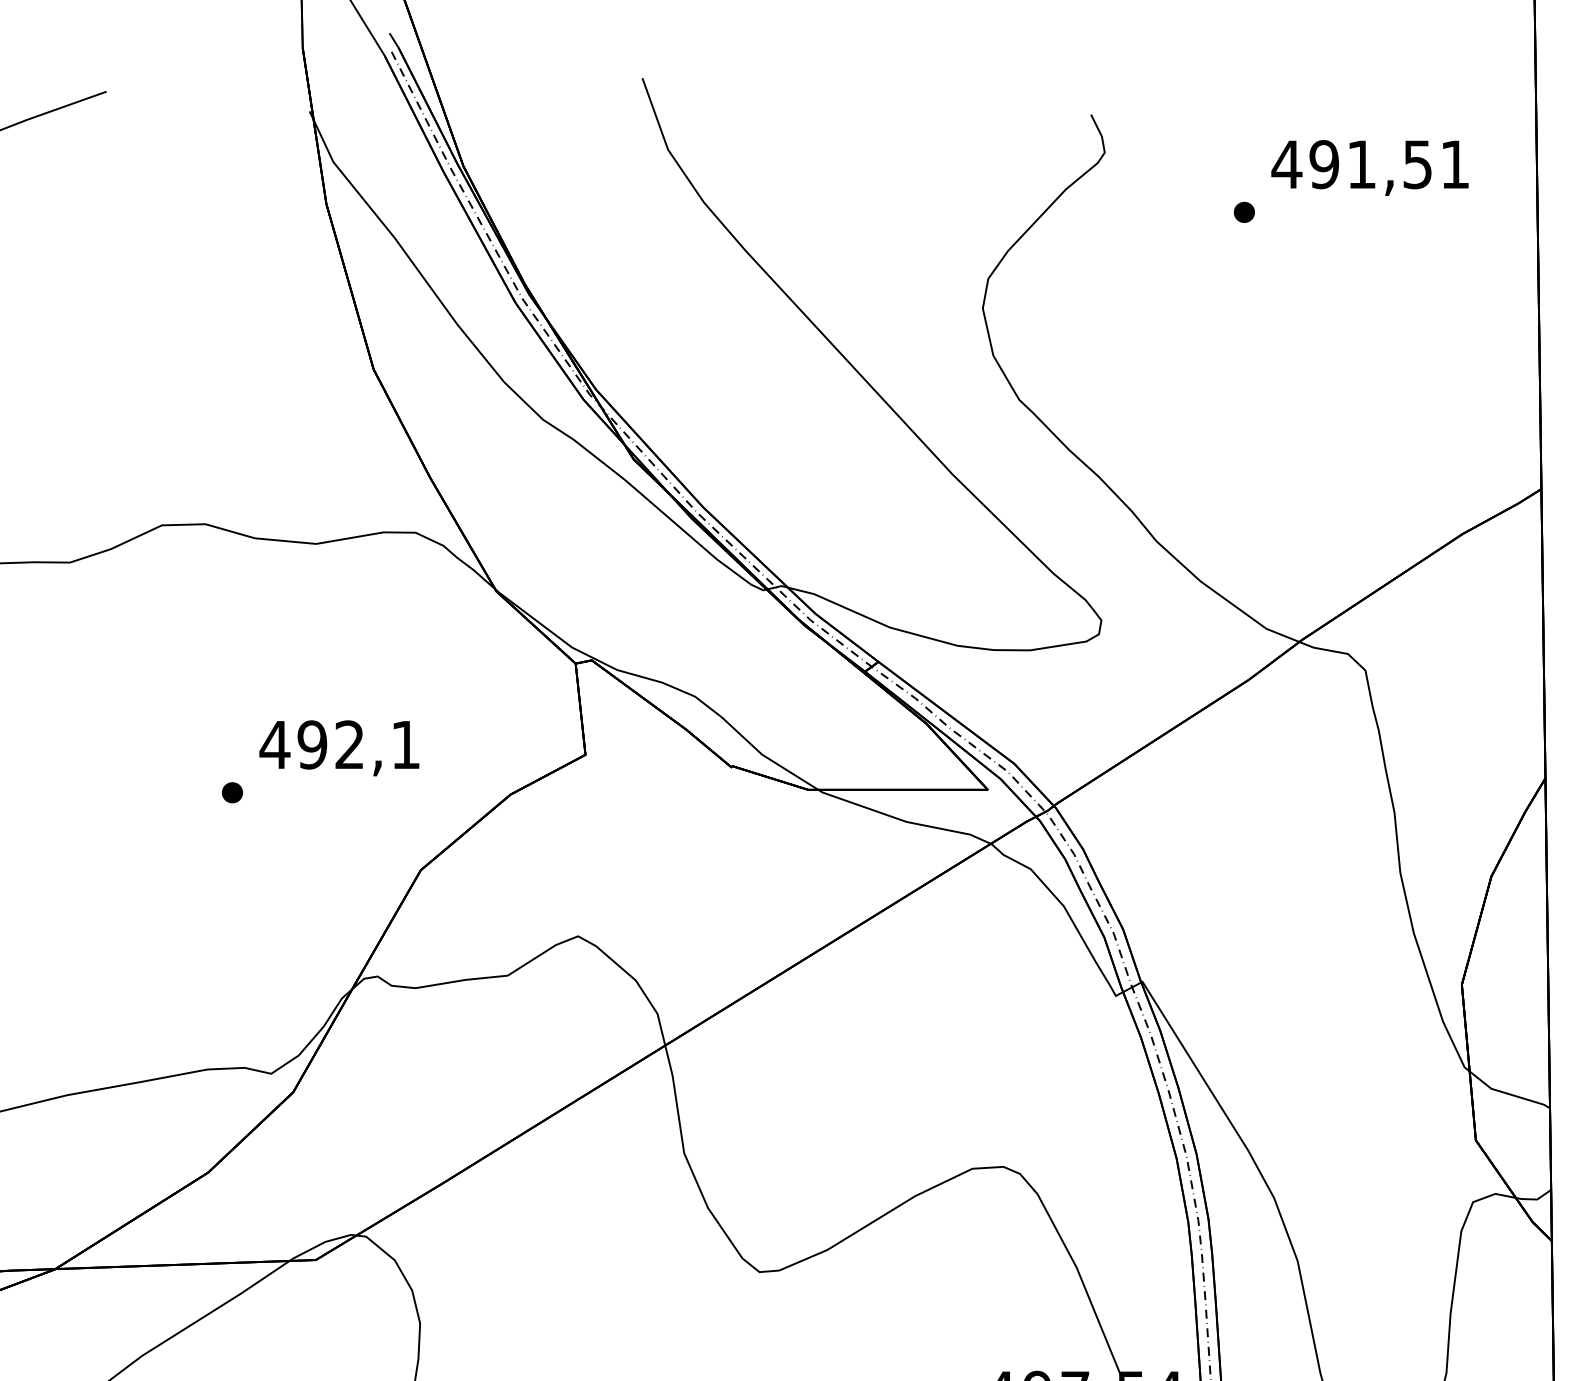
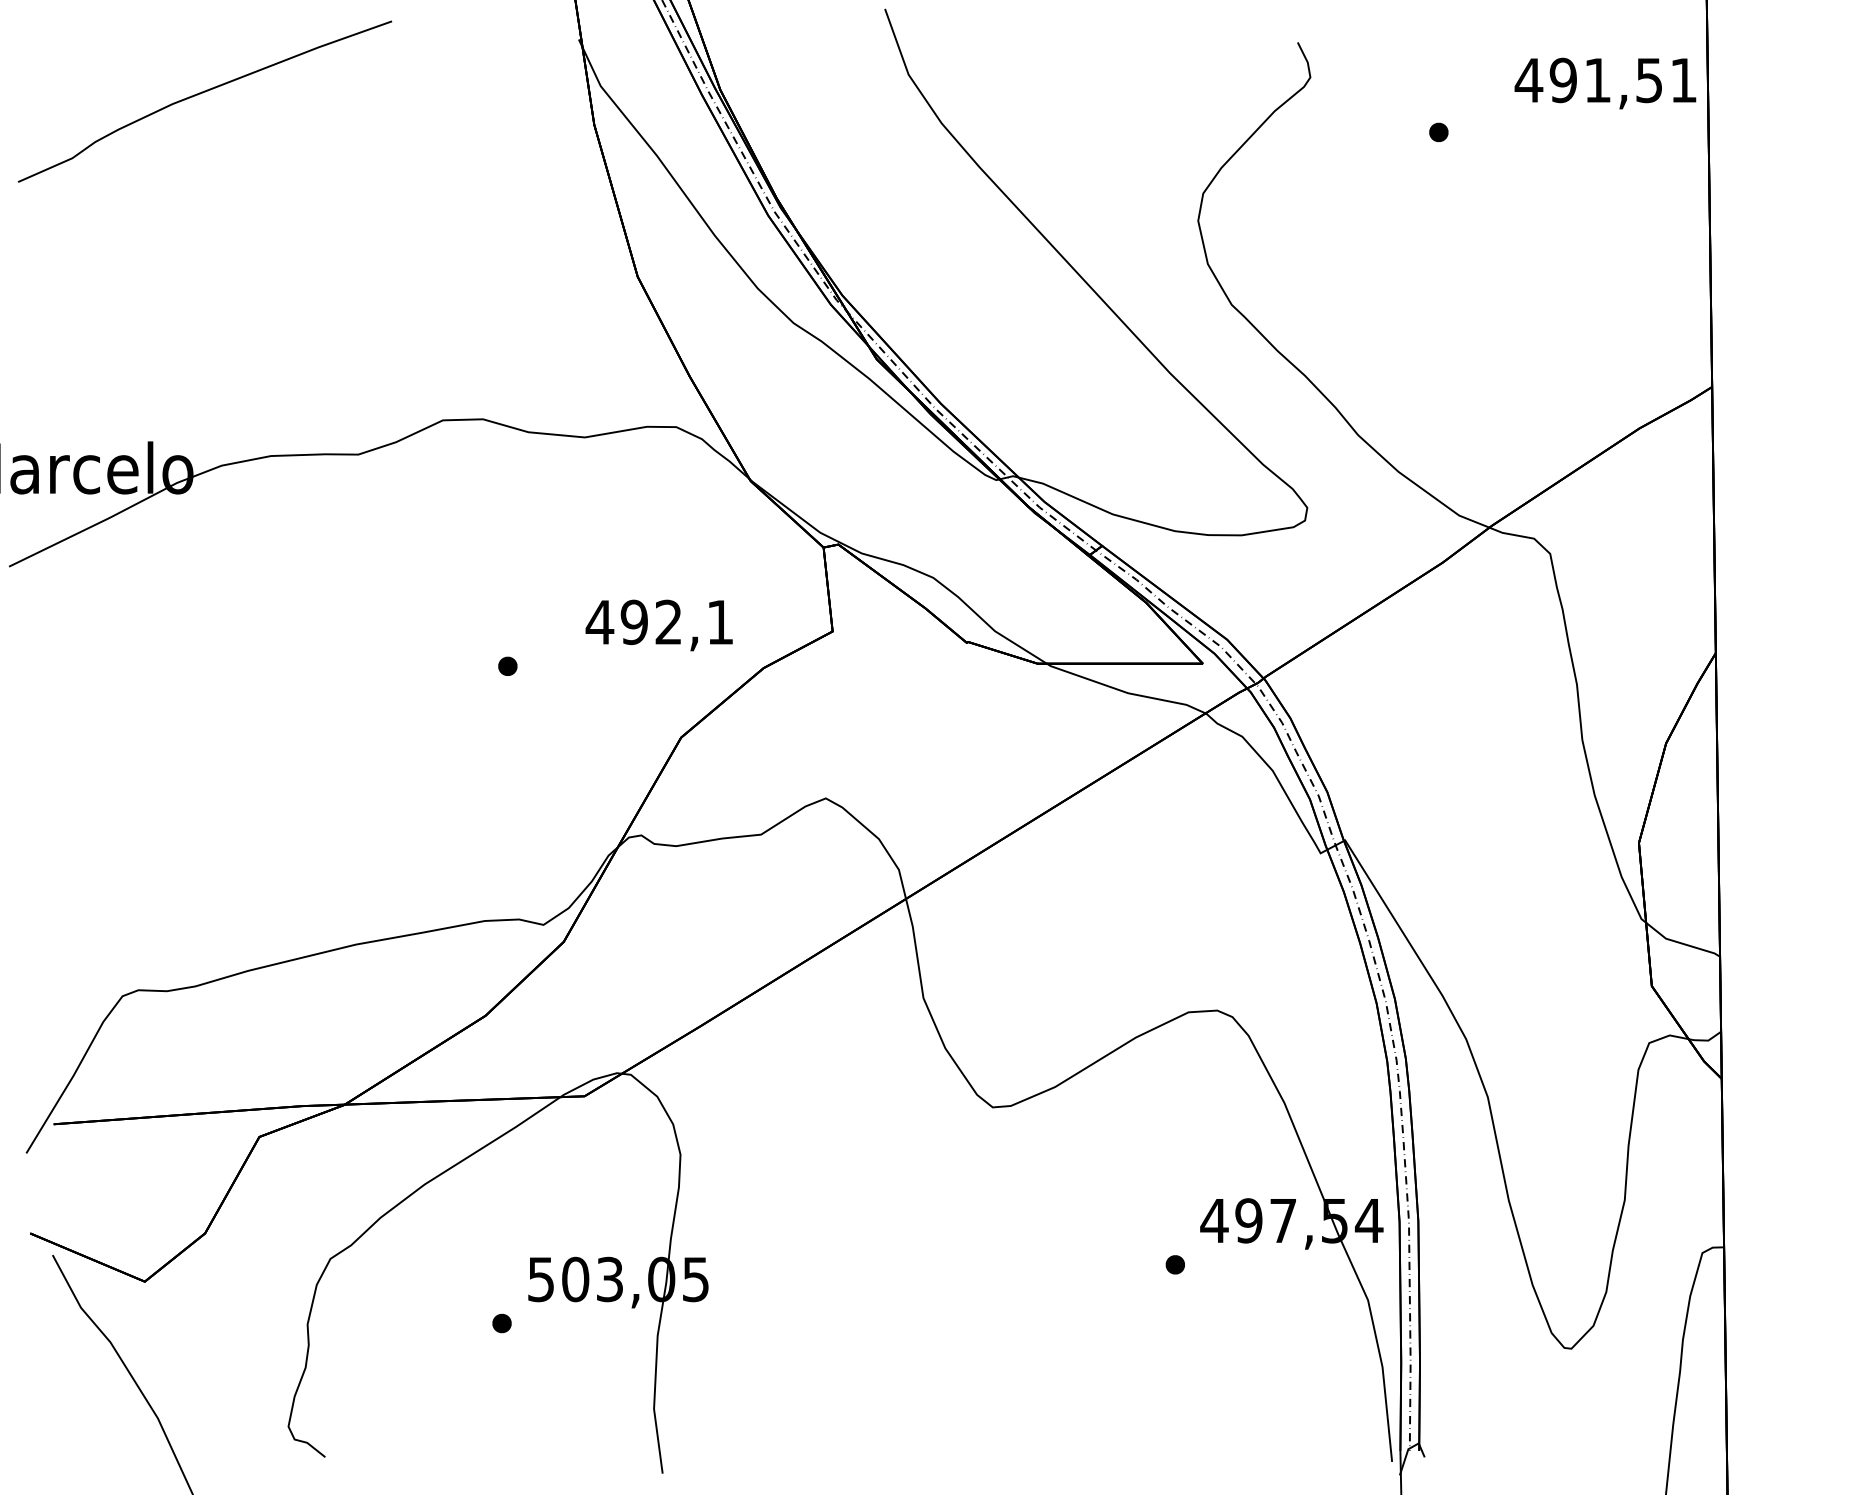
text: (1370, 167) -> (1605, 83), moved
text: (338, 748) -> (658, 625), moved

